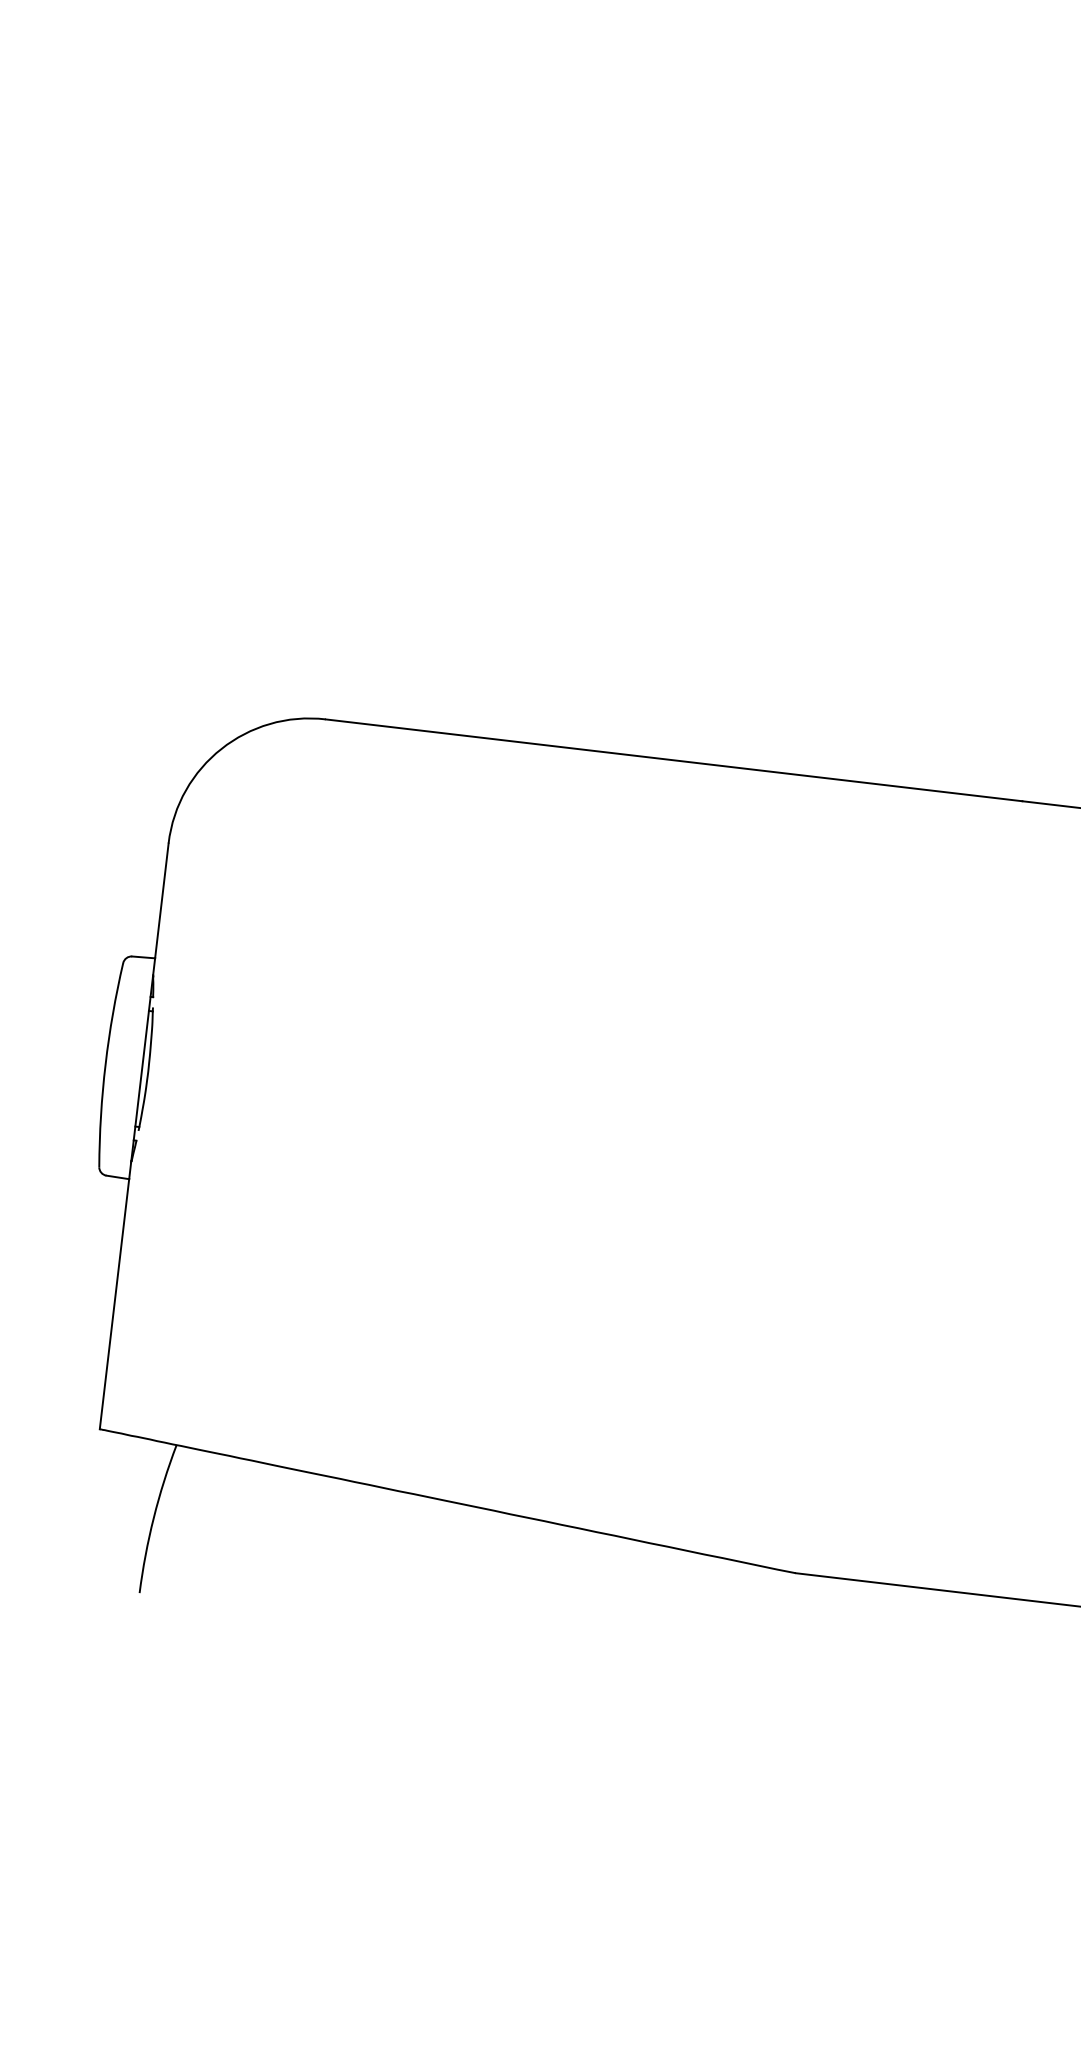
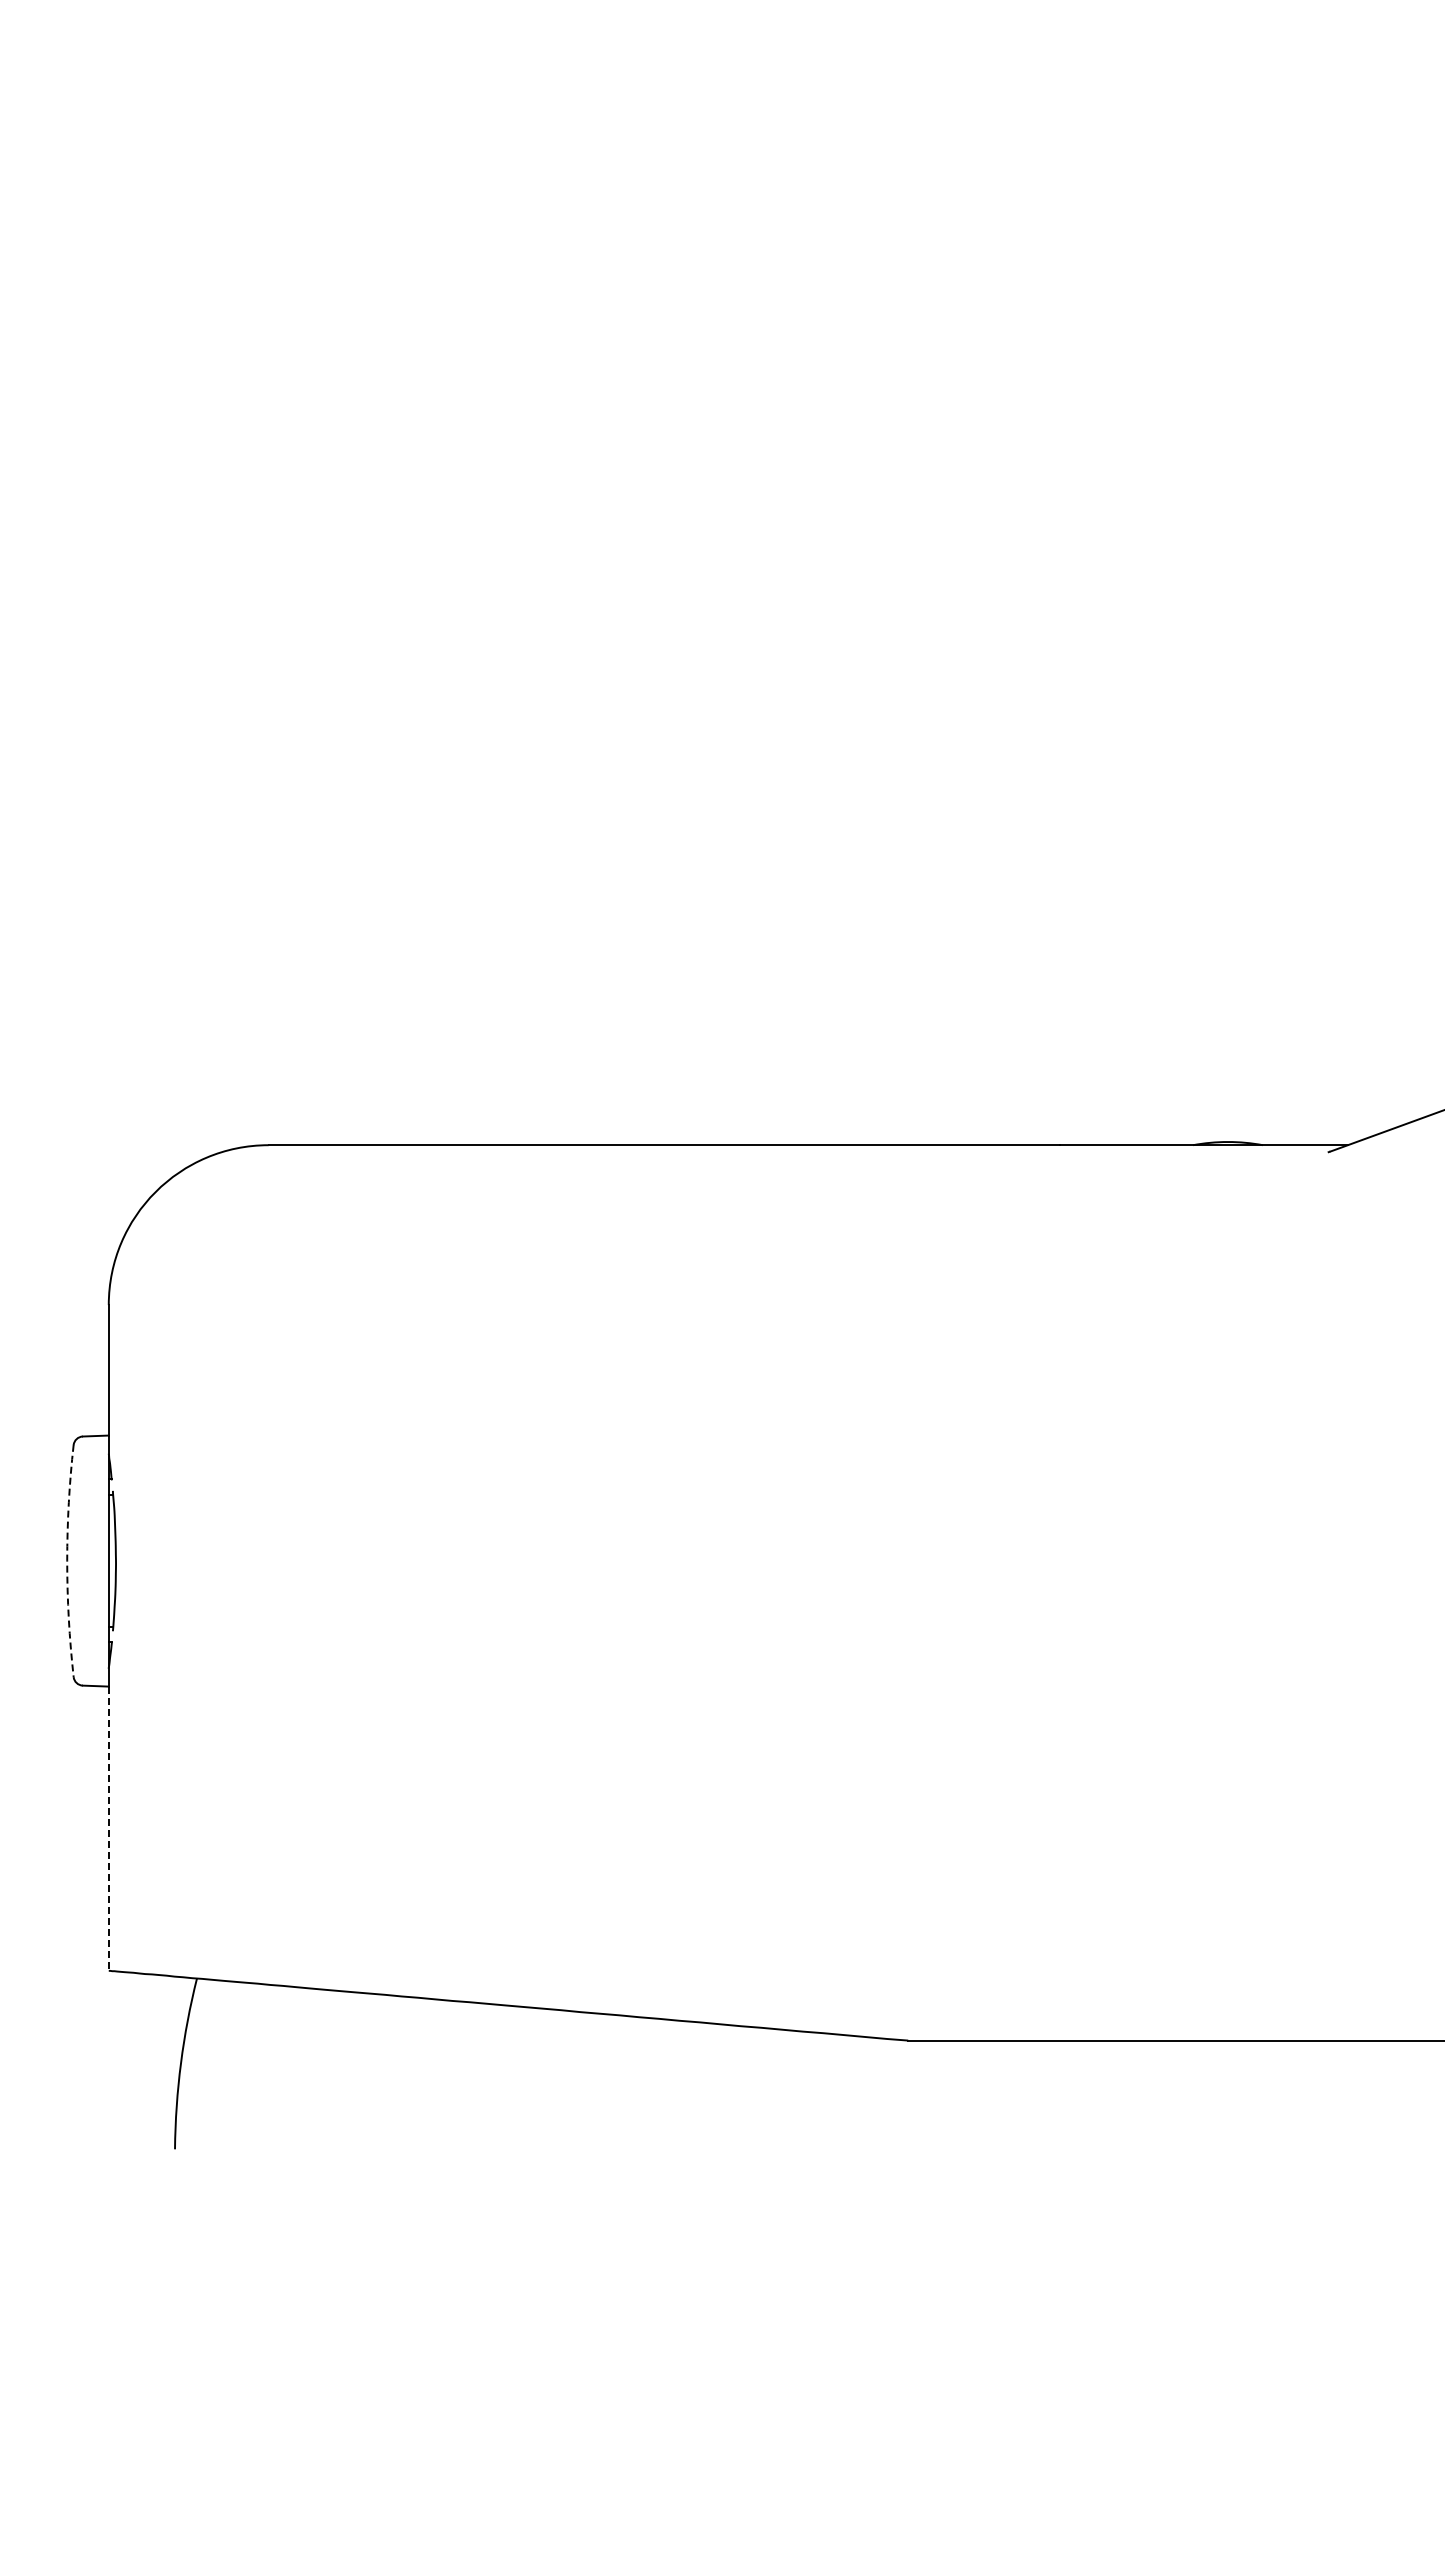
arc: (105, 1063) -> (67, 1560), solid -> dashed
line: (114, 1304) -> (108, 1829), solid -> dashed

